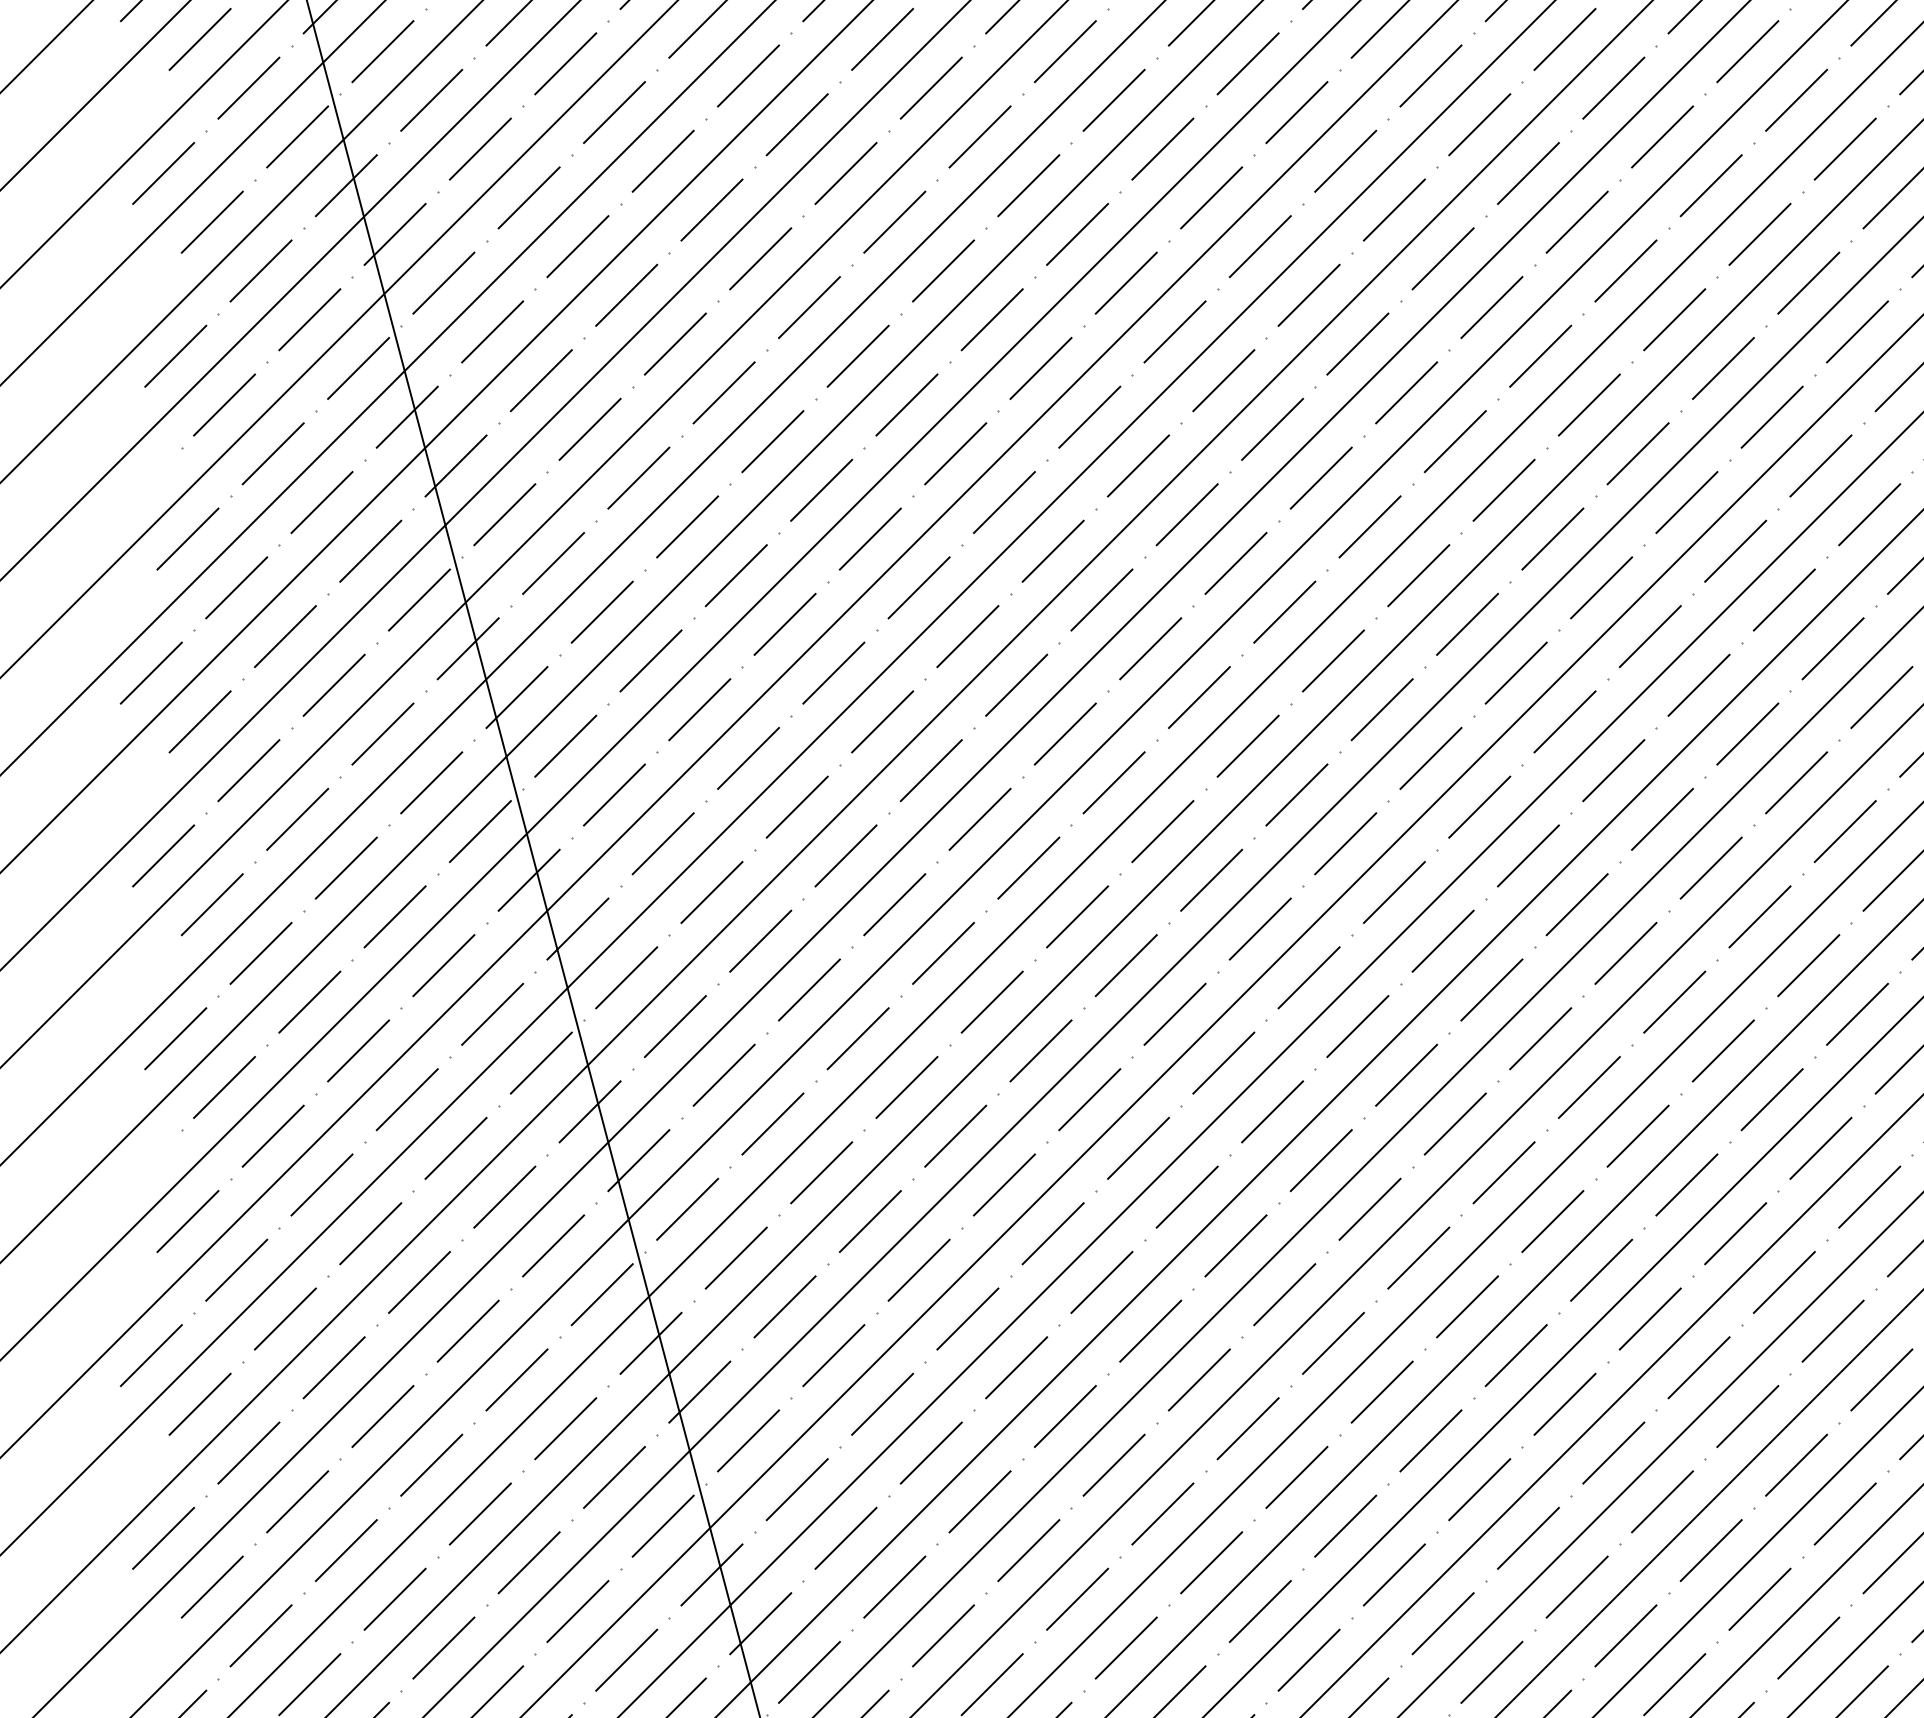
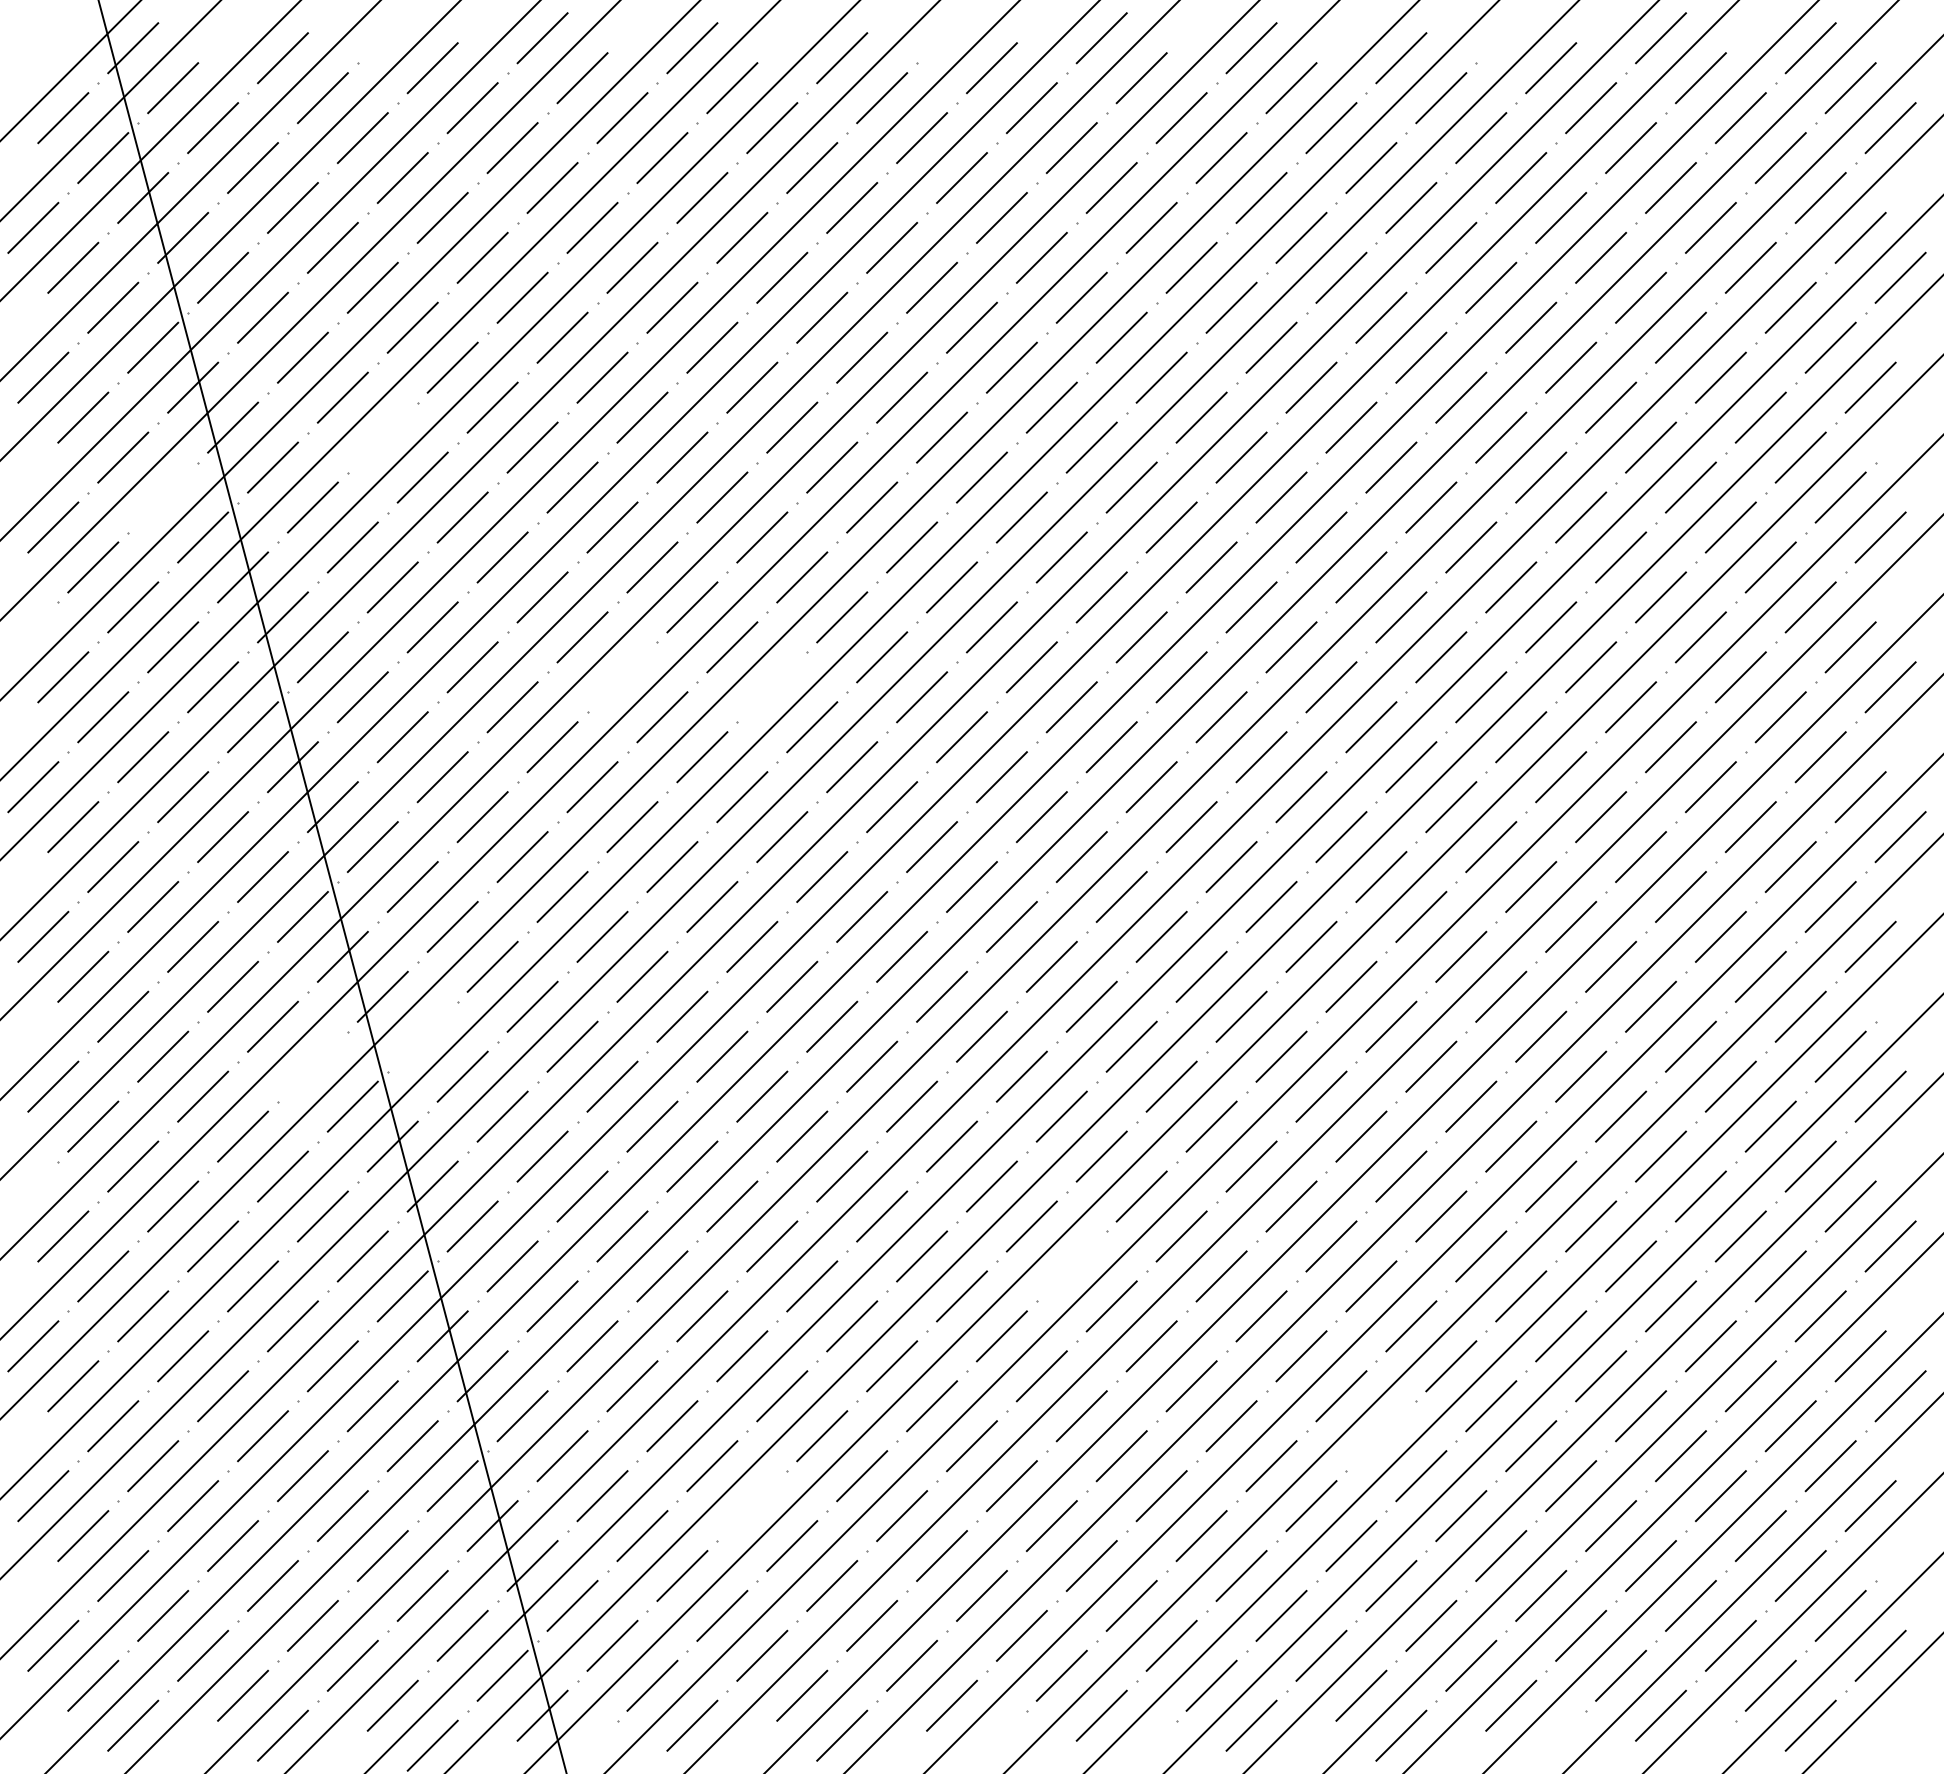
line: (577, 246) -> (382, 437), removed
line: (310, 319) -> (163, 497), removed
line: (870, 539) -> (622, 677), removed
line: (1053, 551) -> (772, 687), removed
line: (626, 977) -> (422, 1036), removed
line: (492, 1014) -> (312, 1066), removed
line: (1418, 1258) -> (1071, 1266), removed
line: (1796, 1465) -> (1381, 1436), removed
line: (1029, 1551) -> (752, 1506), removed

